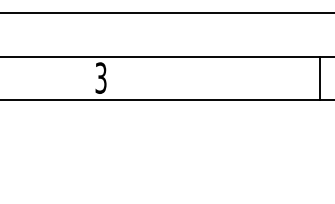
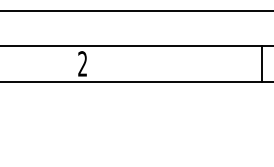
text: (100, 77) -> (82, 63), 3 -> 2

